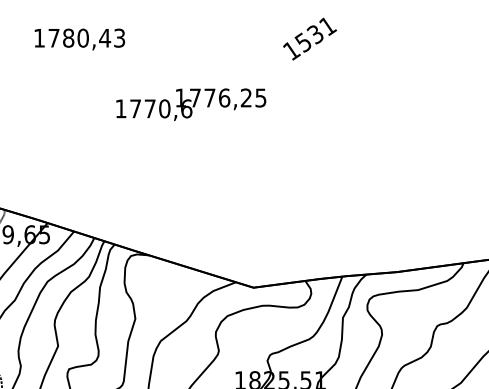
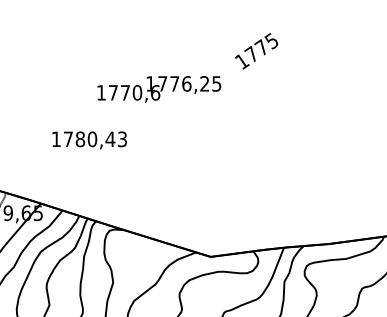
text: (315, 34) -> (261, 48), 1531 -> 1775
text: (79, 39) -> (89, 140), moved
text: (191, 104) -> (159, 89), moved

